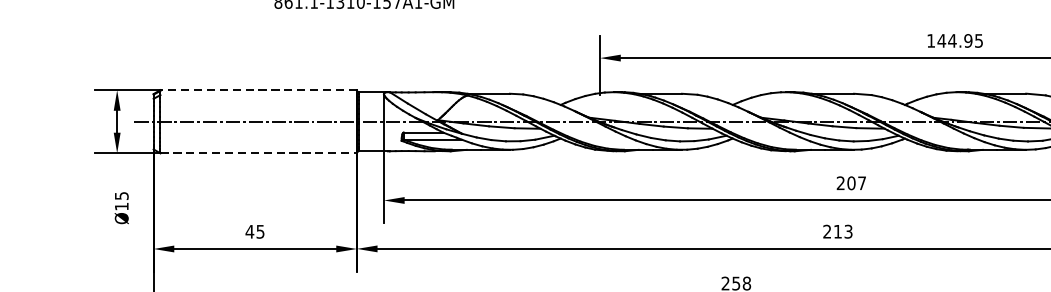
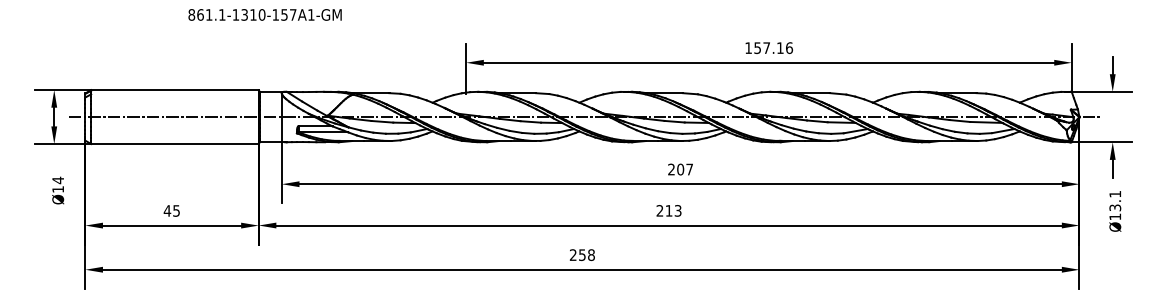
text: (960, 41) -> (773, 48), 144.95 -> 157.16
line: (258, 90) -> (174, 90), dashed -> solid
line: (258, 153) -> (174, 144), dashed -> solid
text: (122, 196) -> (58, 180), Ø15 -> Ø14

